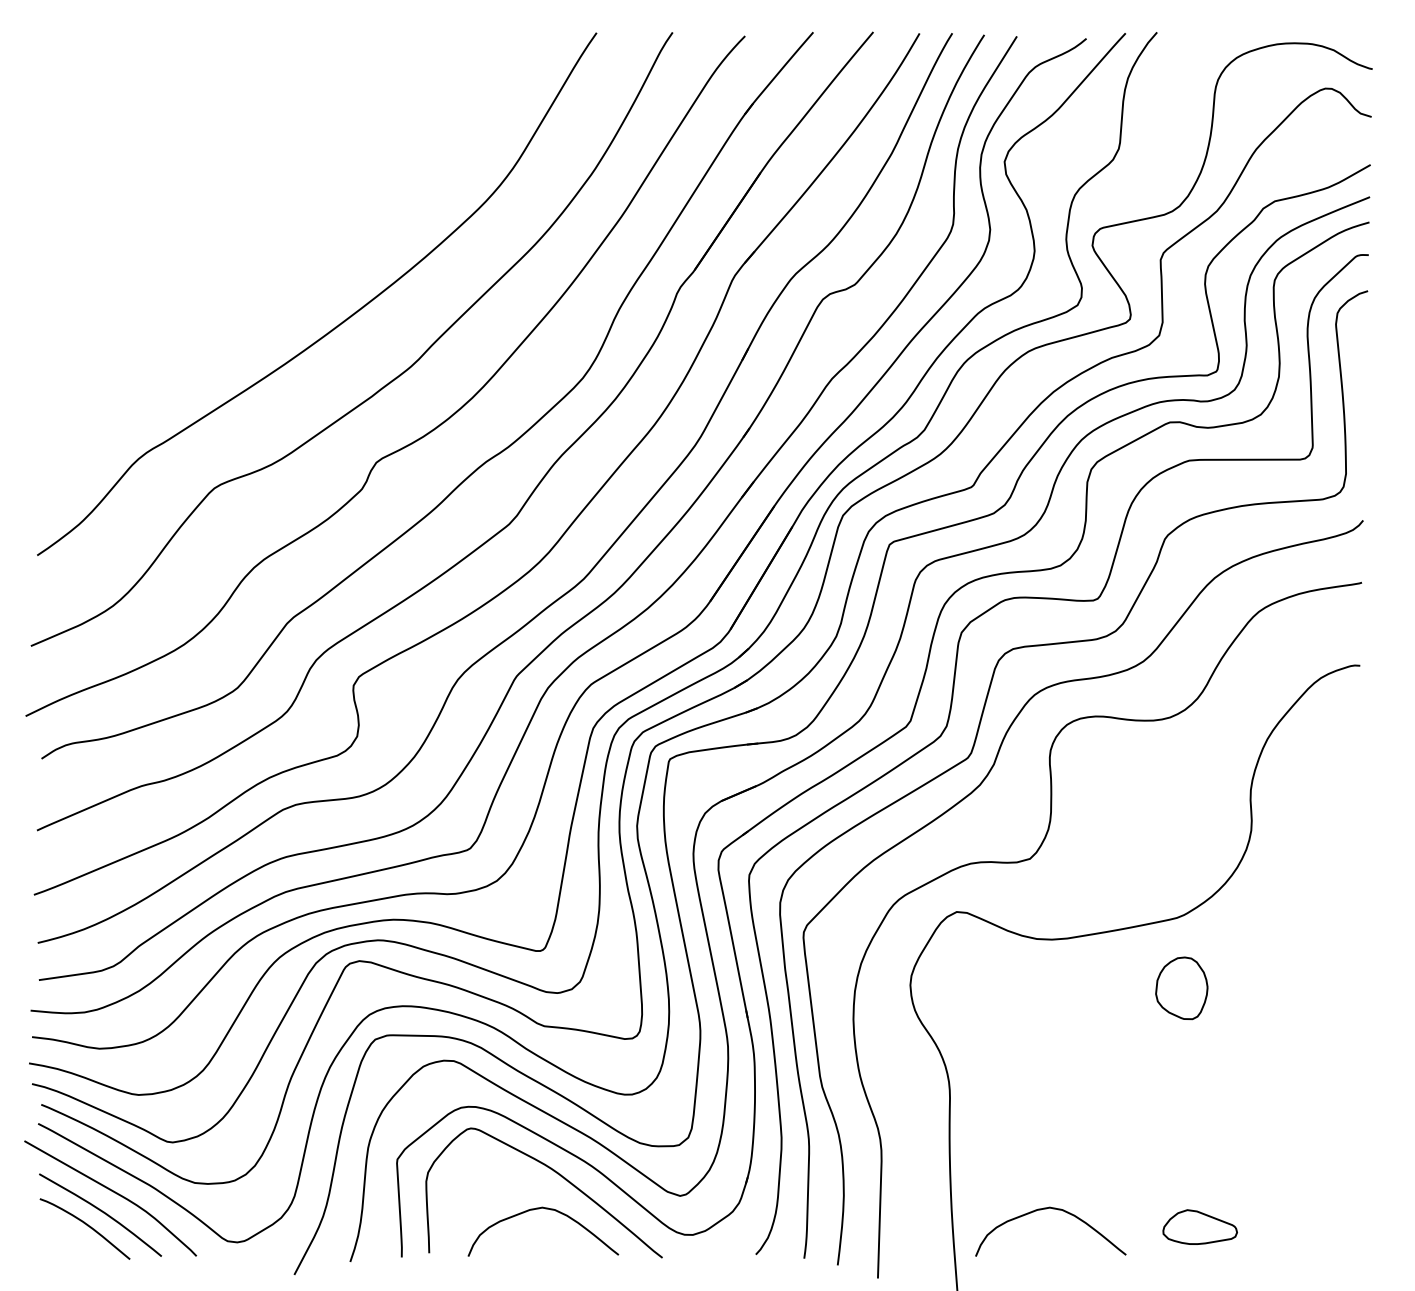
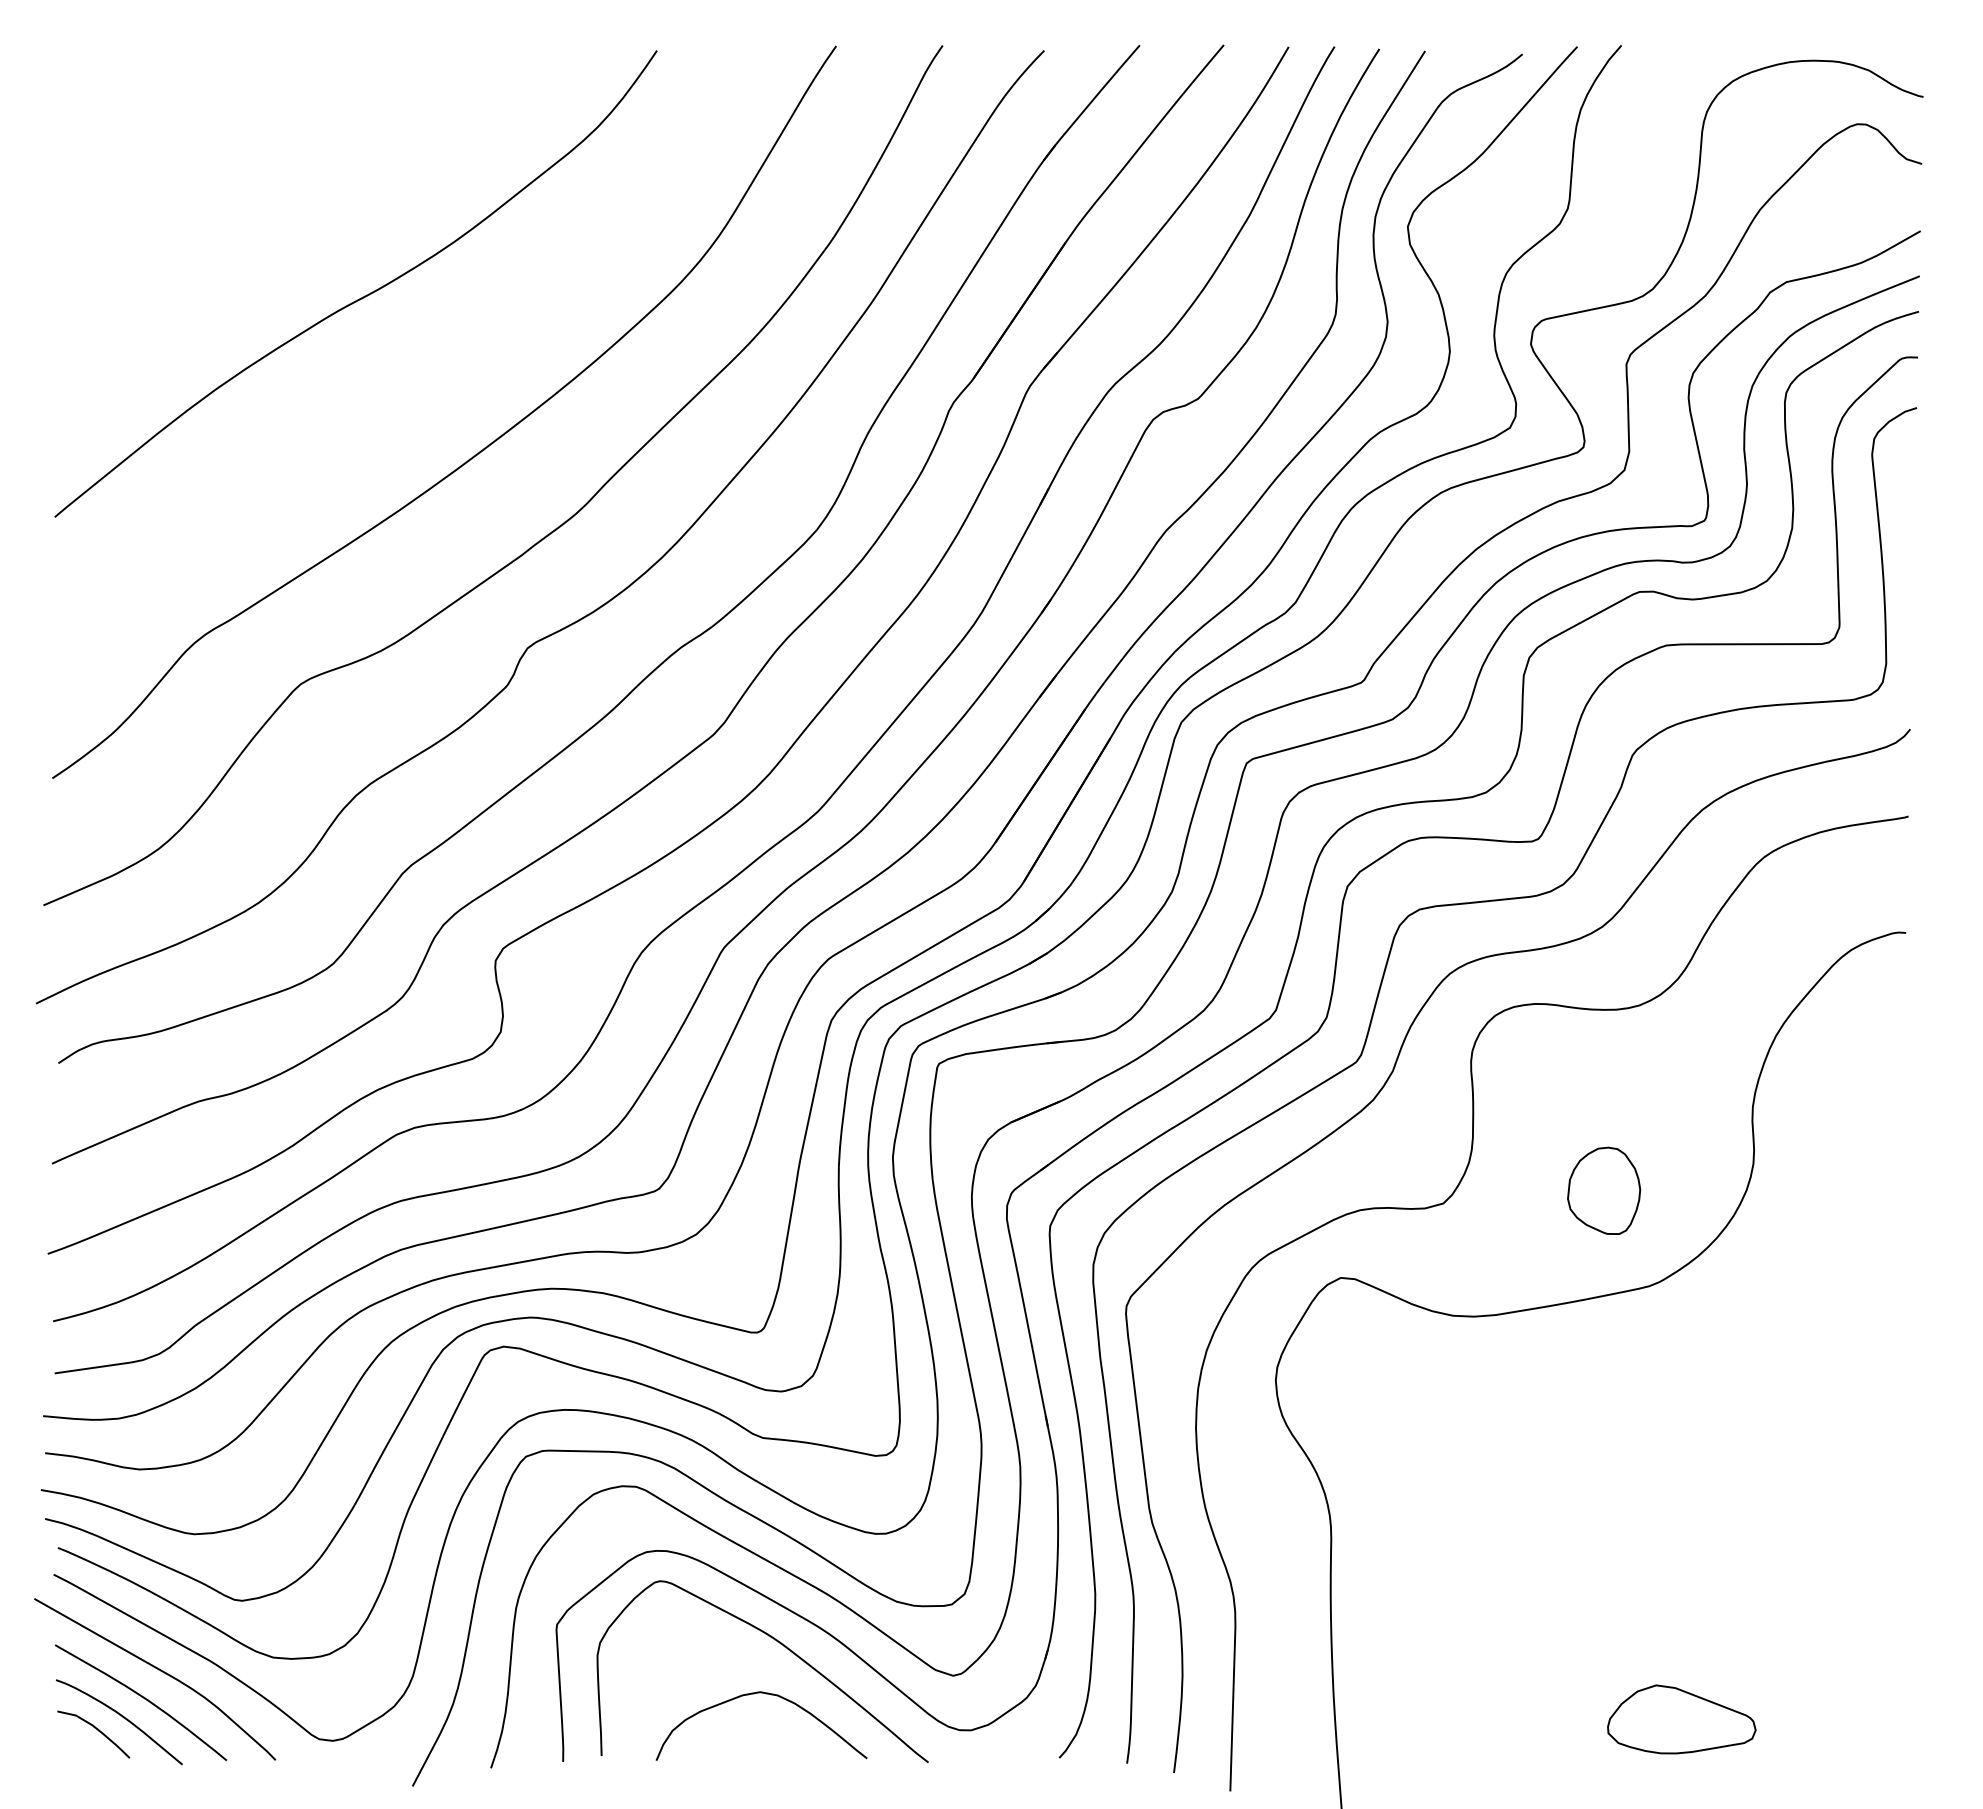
curve: (260, 210) -> (364, 295), added
part: (1182, 988) -> (1604, 1190), moved
curve: (1053, 1209) -> (1476, 1694), removed
part: (1199, 1227) -> (1681, 1719), size x1.43
curve: (69, 1235) -> (97, 1730), added

